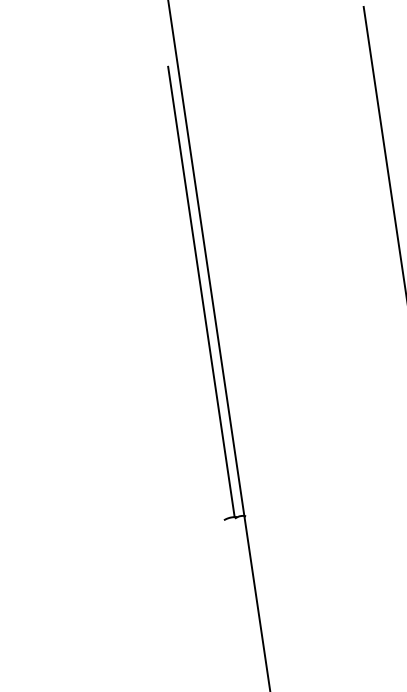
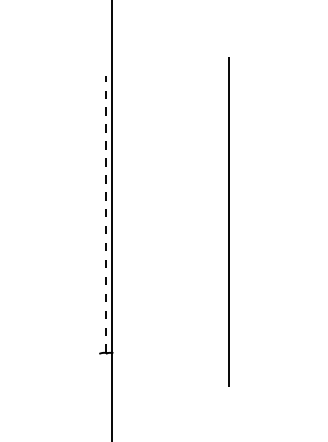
line: (200, 290) -> (105, 213), solid -> dashed

